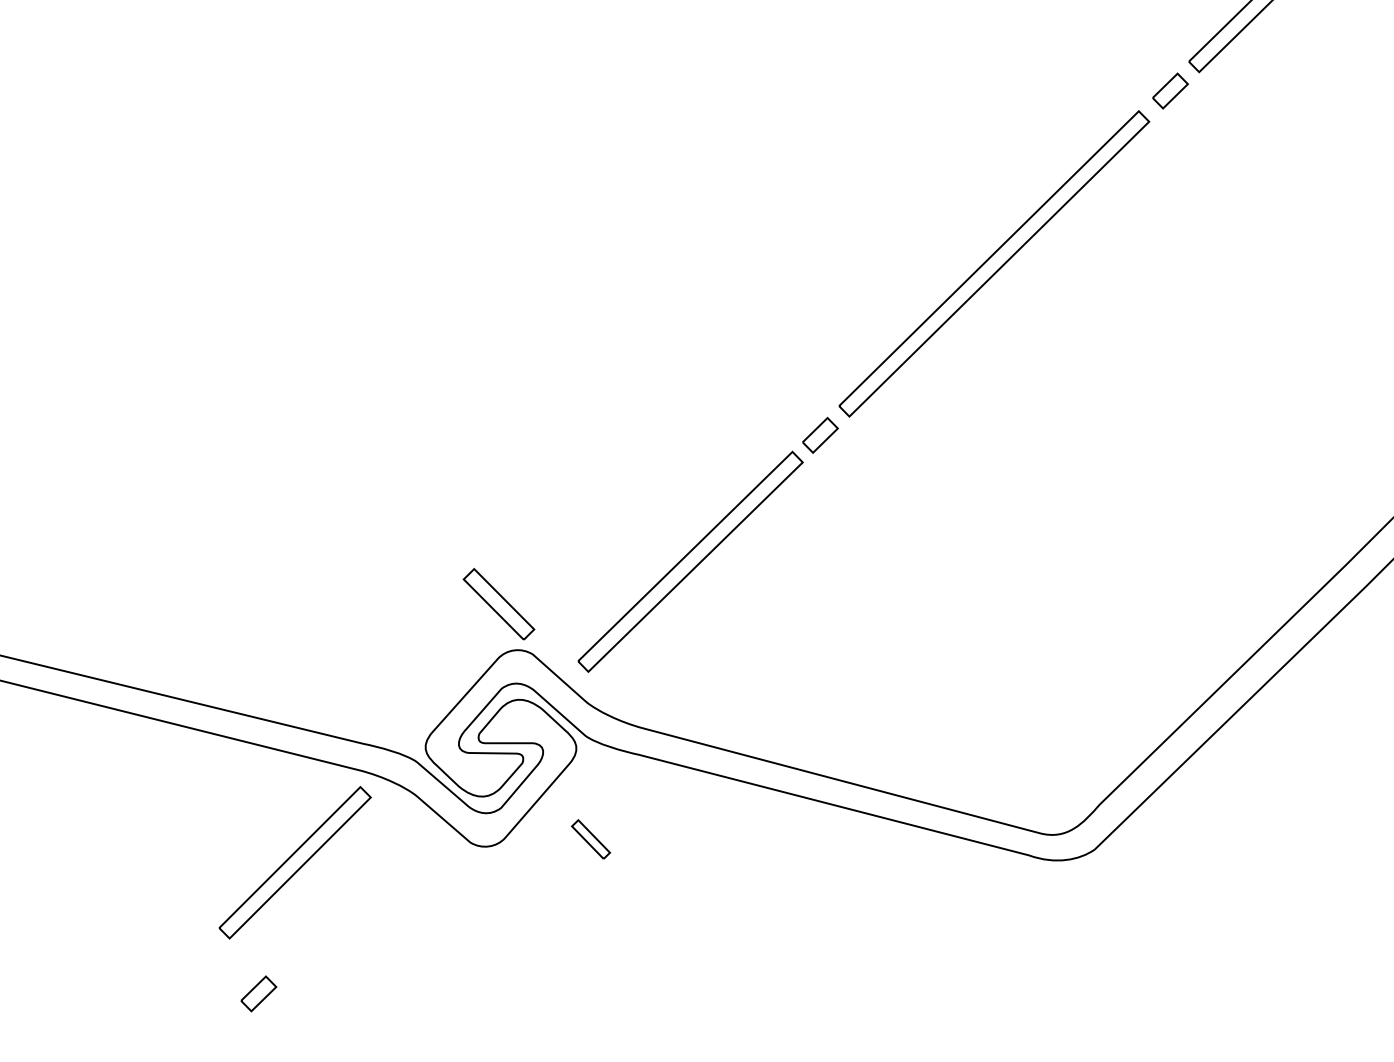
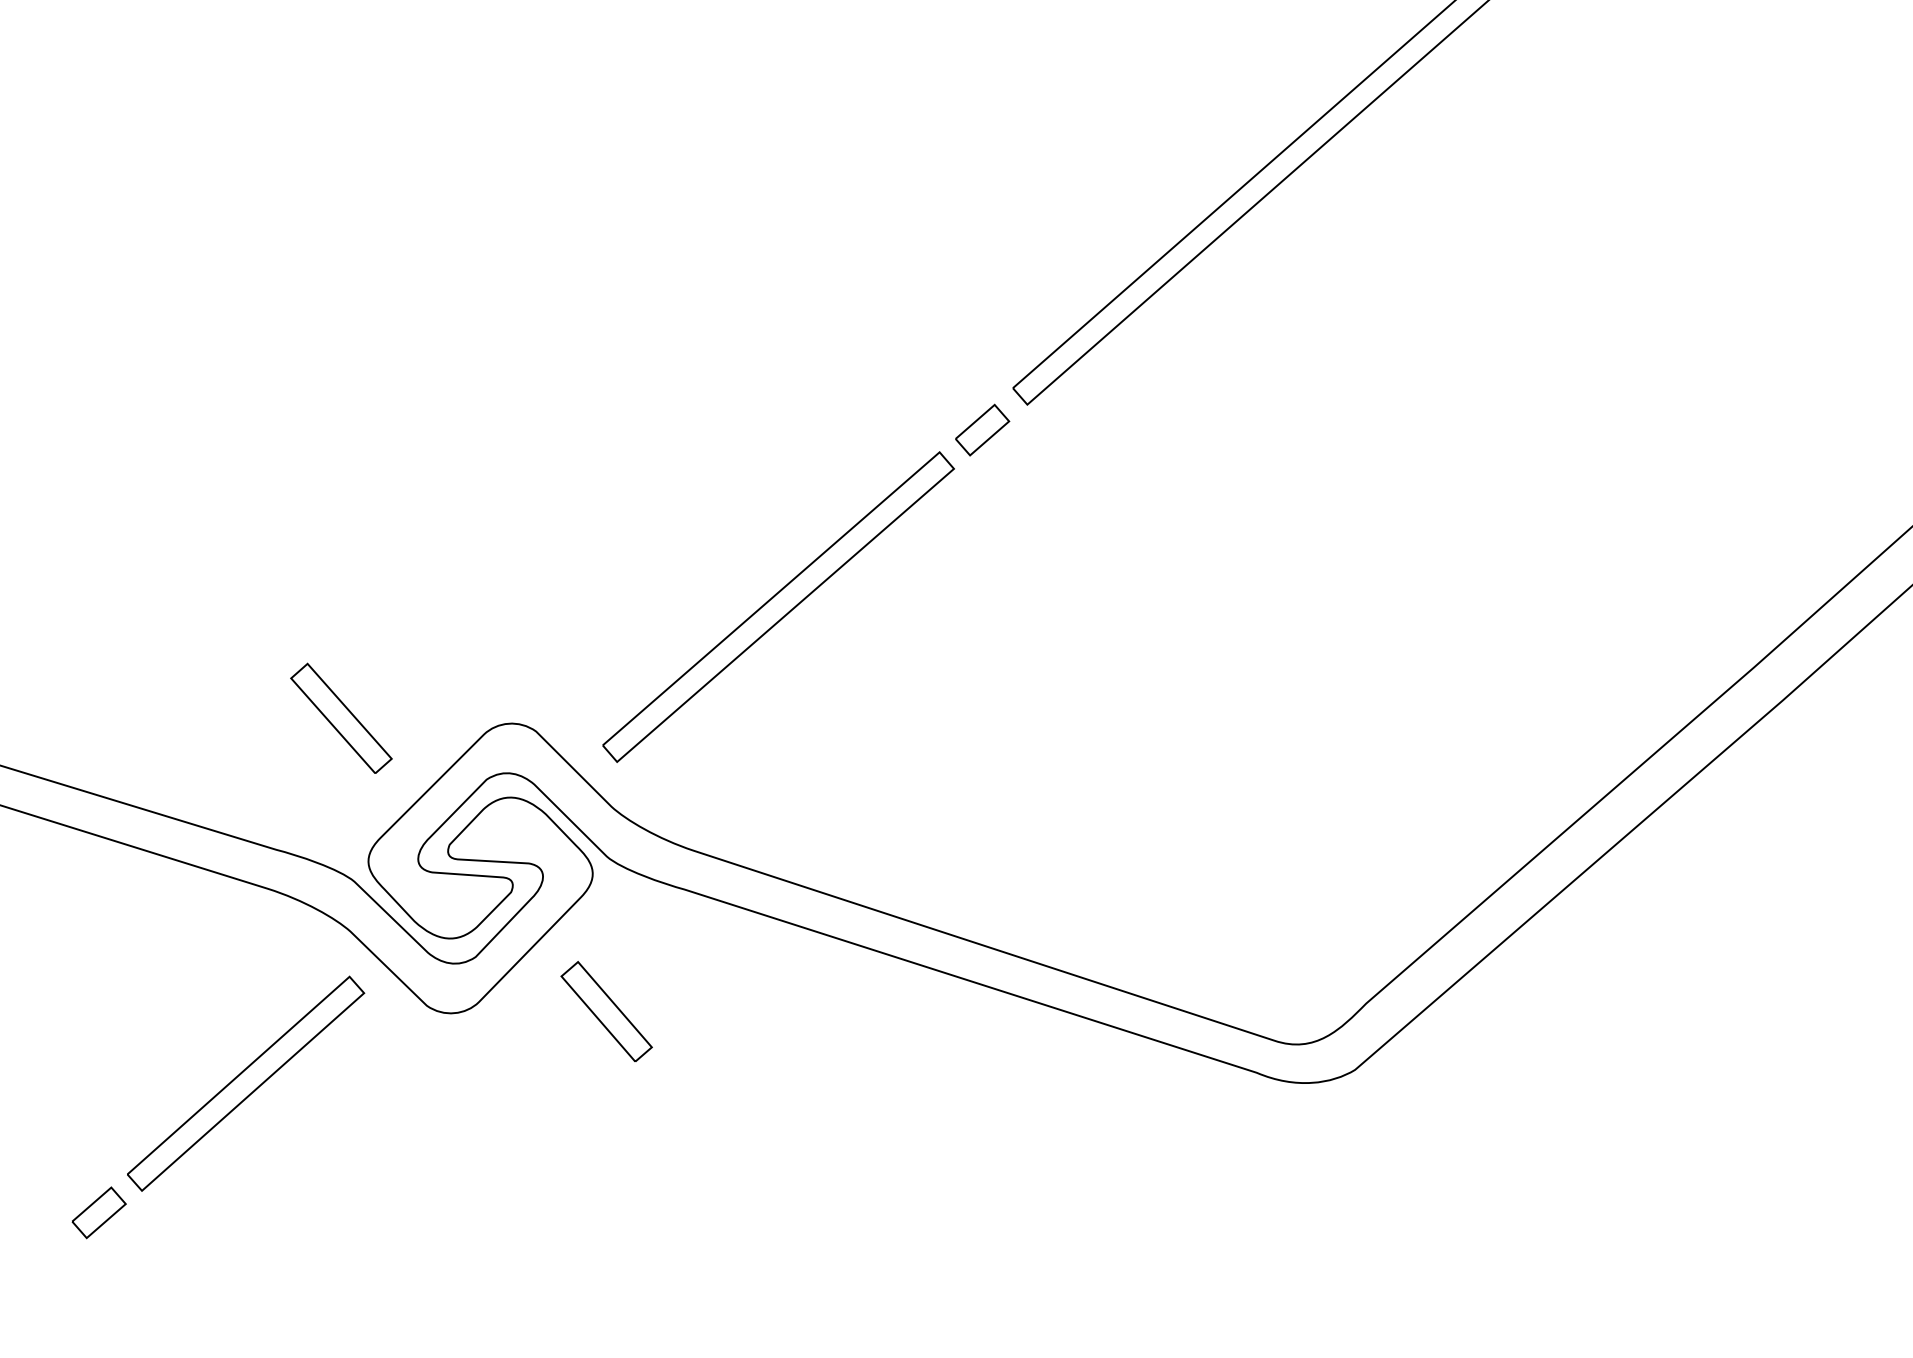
part: (498, 604) -> (340, 718), moved
part: (590, 839) -> (605, 1011), size x1.67
part: (294, 862) -> (245, 1083), moved

